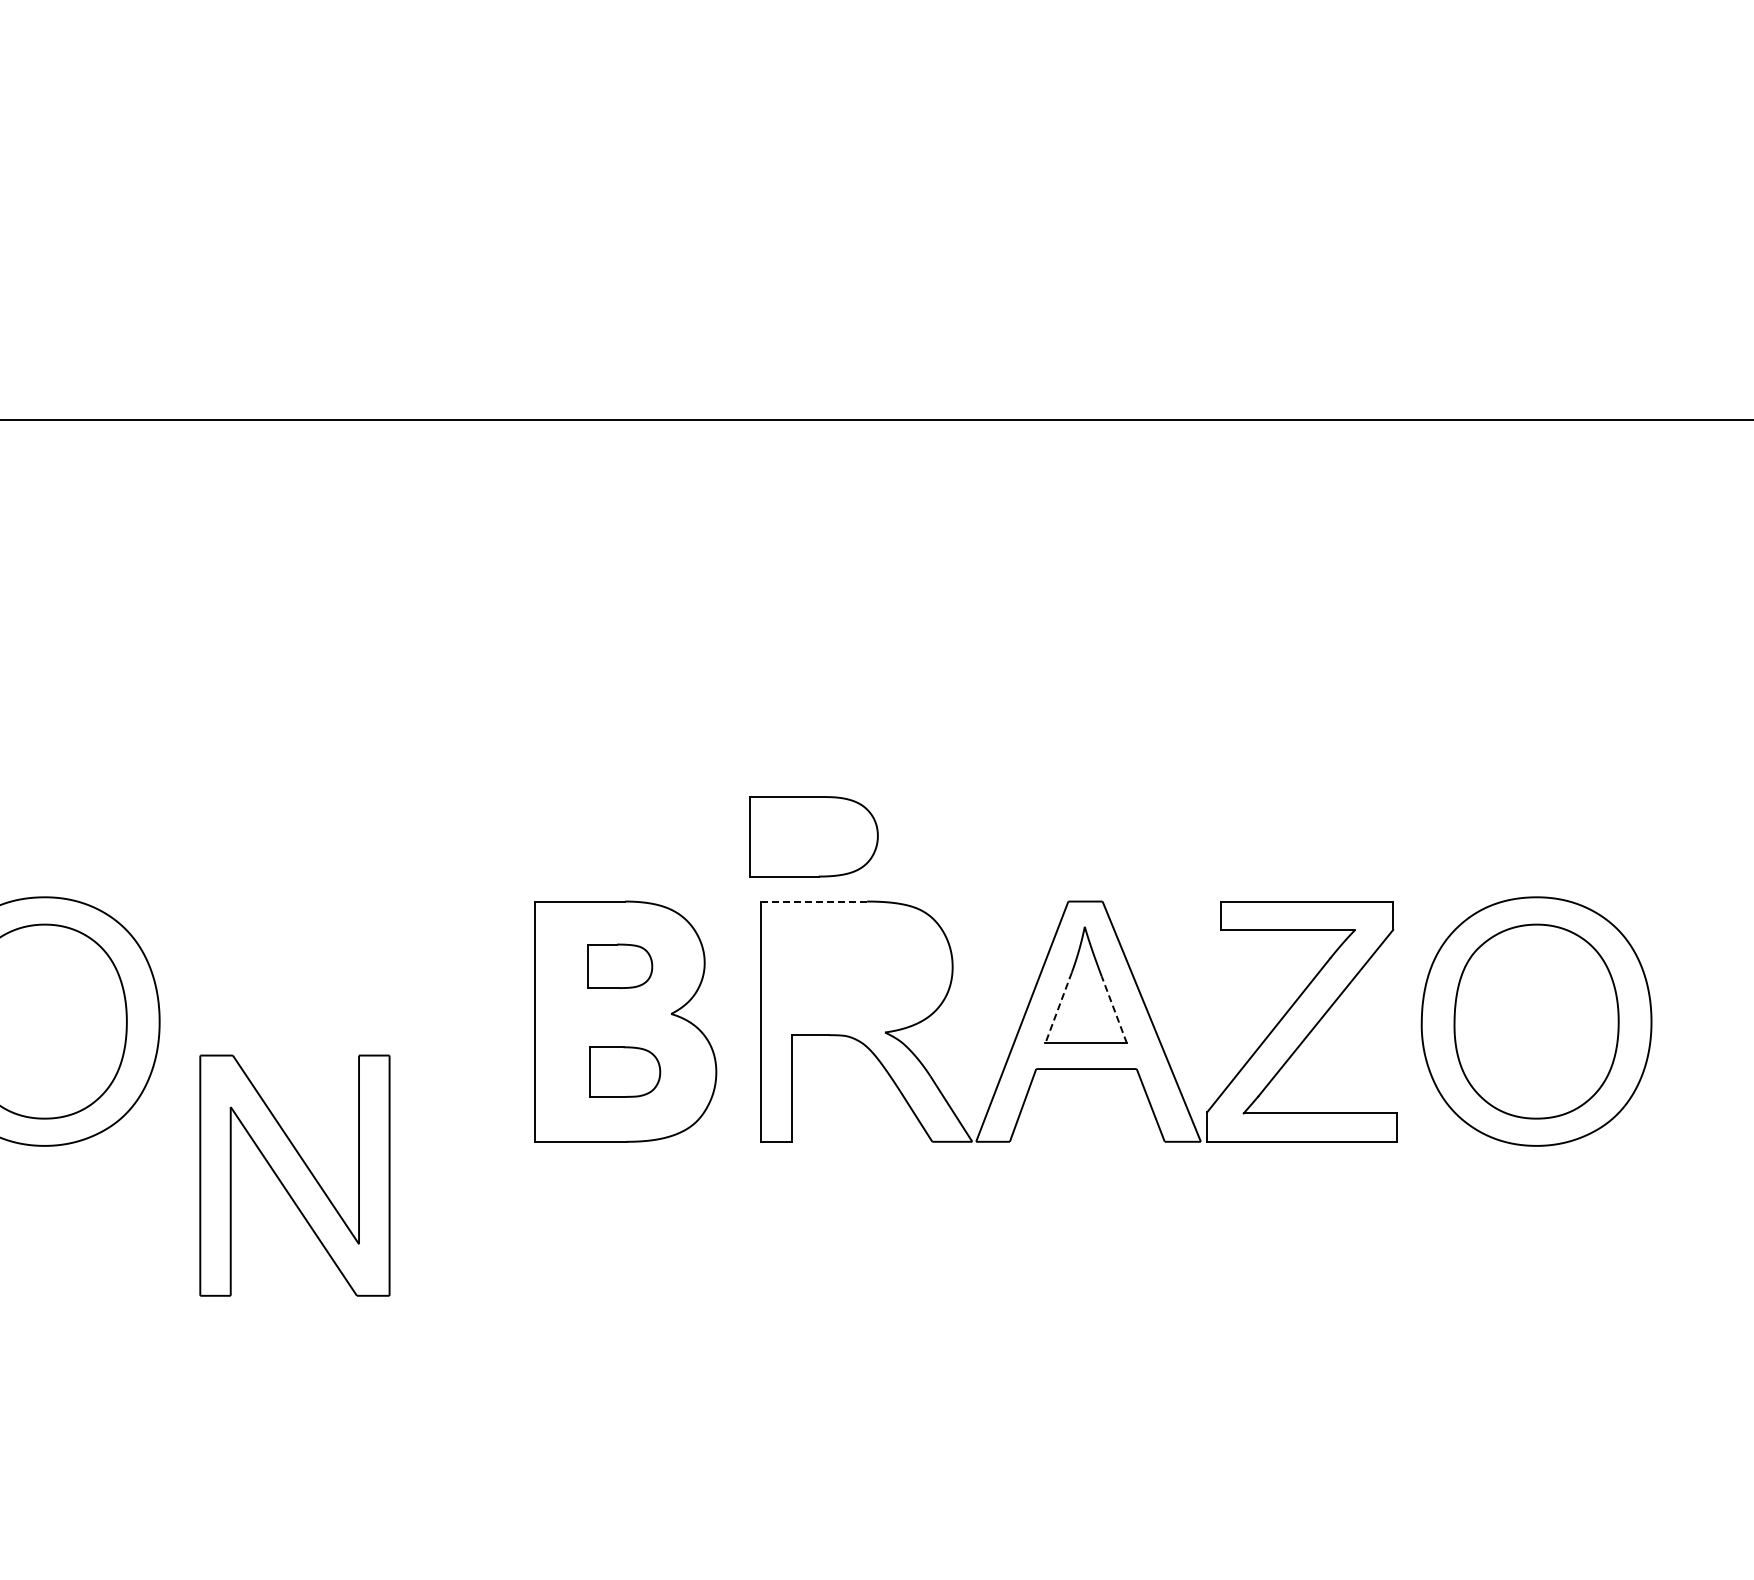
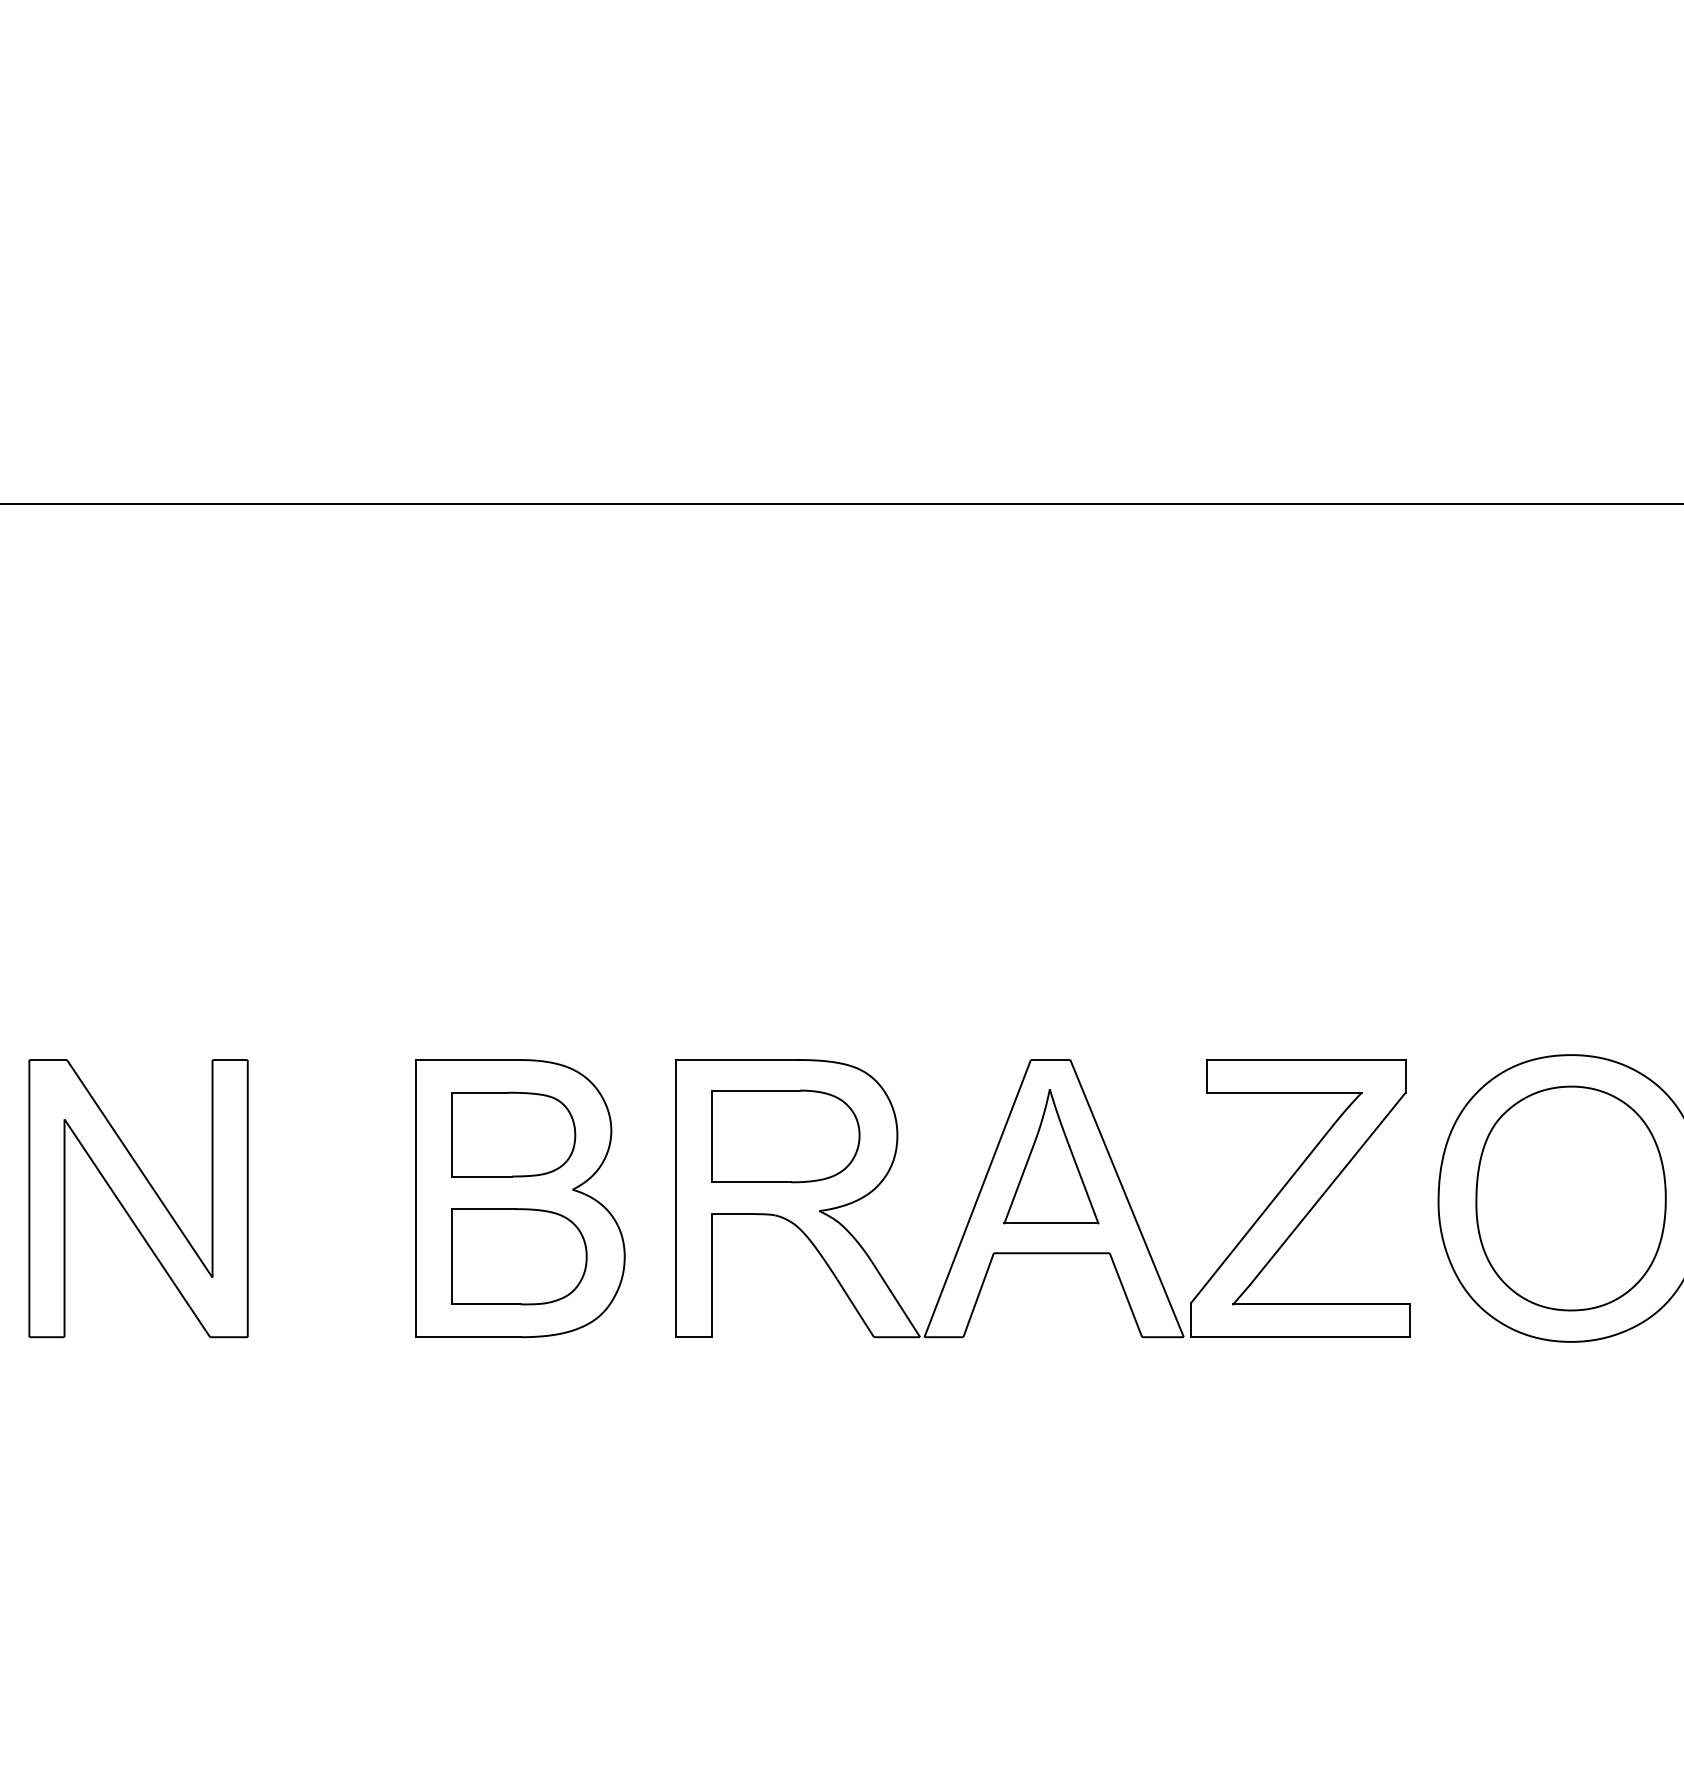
part: (813, 836) -> (785, 1136), moved
line: (813, 901) -> (736, 1059), dashed -> solid
part: (620, 966) -> (514, 1134), size x1.67
line: (1058, 1007) -> (1019, 1182), dashed -> solid
line: (1114, 1009) -> (1084, 1184), dashed -> solid
part: (625, 1071) -> (519, 1256), size x1.67
part: (294, 1175) -> (138, 1198), moved

